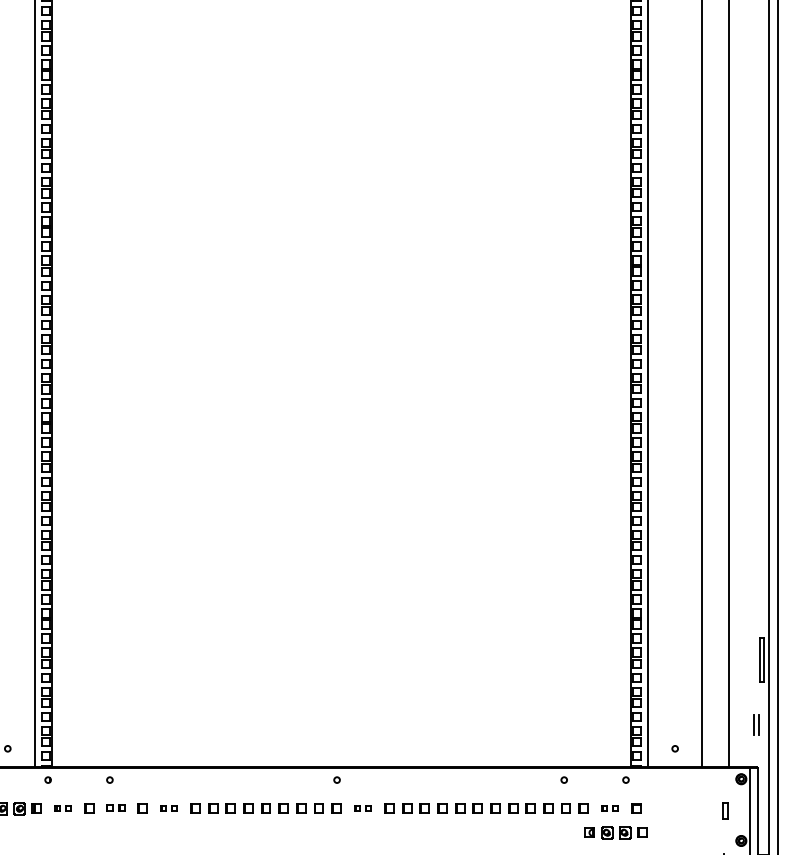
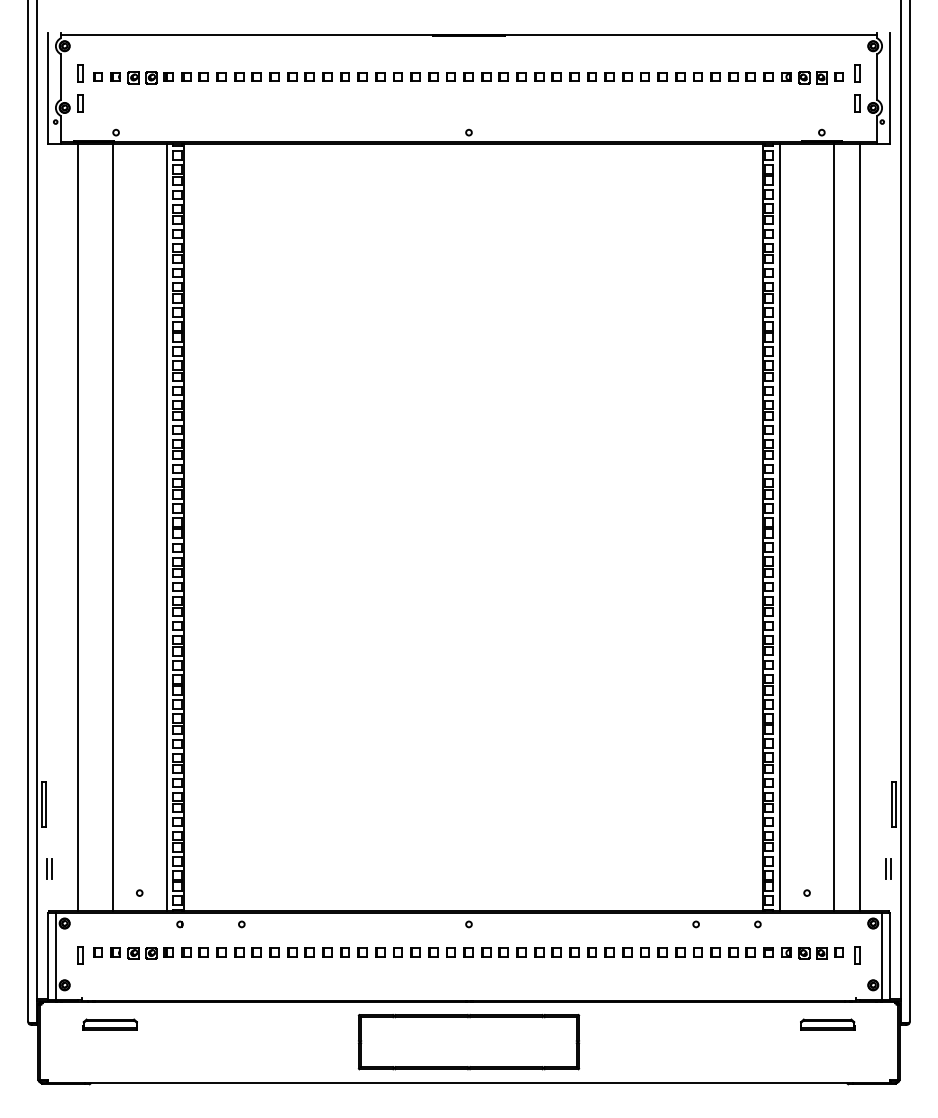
part: (62, 808) -> (194, 952), size x1.67
part: (115, 808) -> (247, 952), size x1.43
part: (168, 808) -> (300, 952), size x1.67
part: (362, 808) -> (494, 952), size x1.67
part: (609, 808) -> (741, 952), size x1.67
part: (615, 833) -> (812, 953), moved

